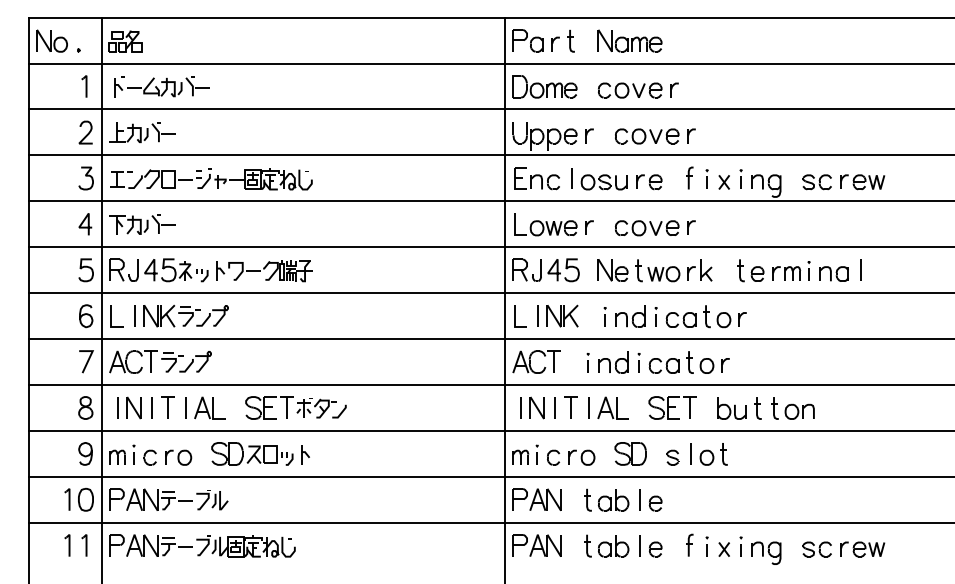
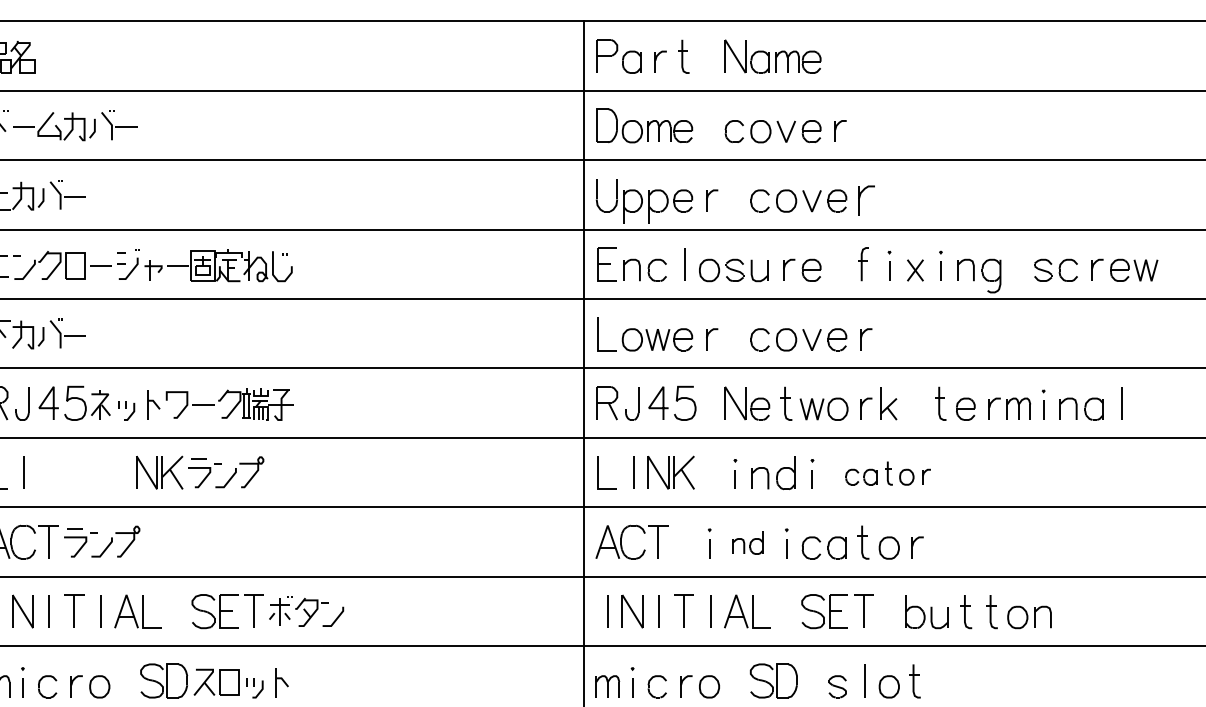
part: (691, 135) -> (865, 199), size x1.4
part: (185, 315) -> (199, 471), moved
part: (705, 316) -> (887, 473), size x0.7
part: (613, 362) -> (747, 542), size x0.7

